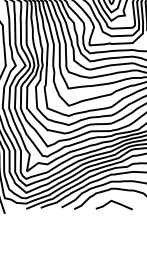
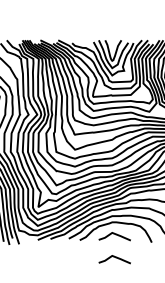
curve: (115, 230) -> (115, 258), added

